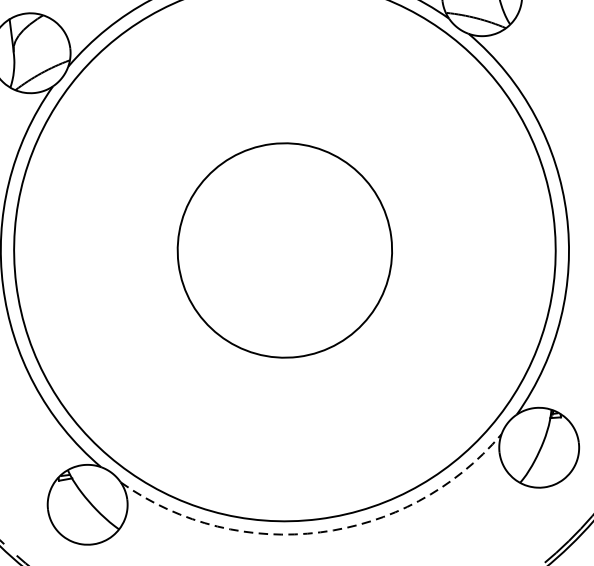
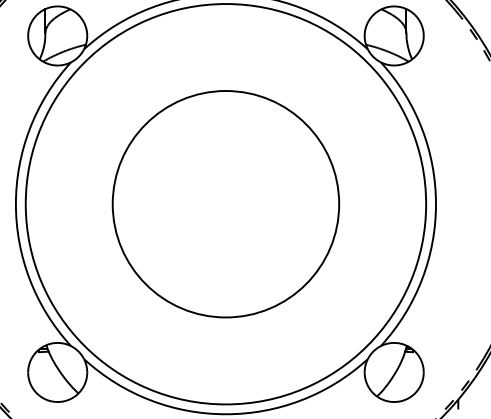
circle: (284, 250) -> (225, 204), size x1.43
arc: (319, 532) -> (225, 414), dashed -> solid

